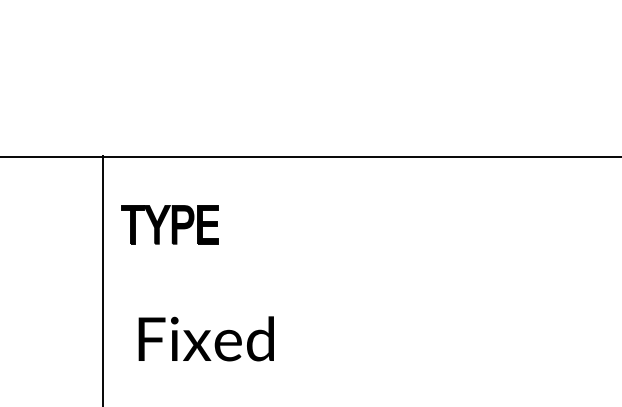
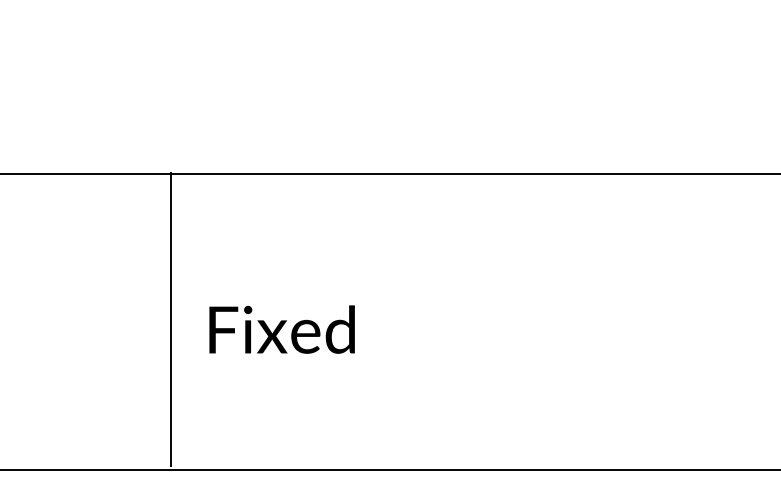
part: (170, 224) -> (243, 246), removed
text: (205, 338) -> (281, 329), moved

